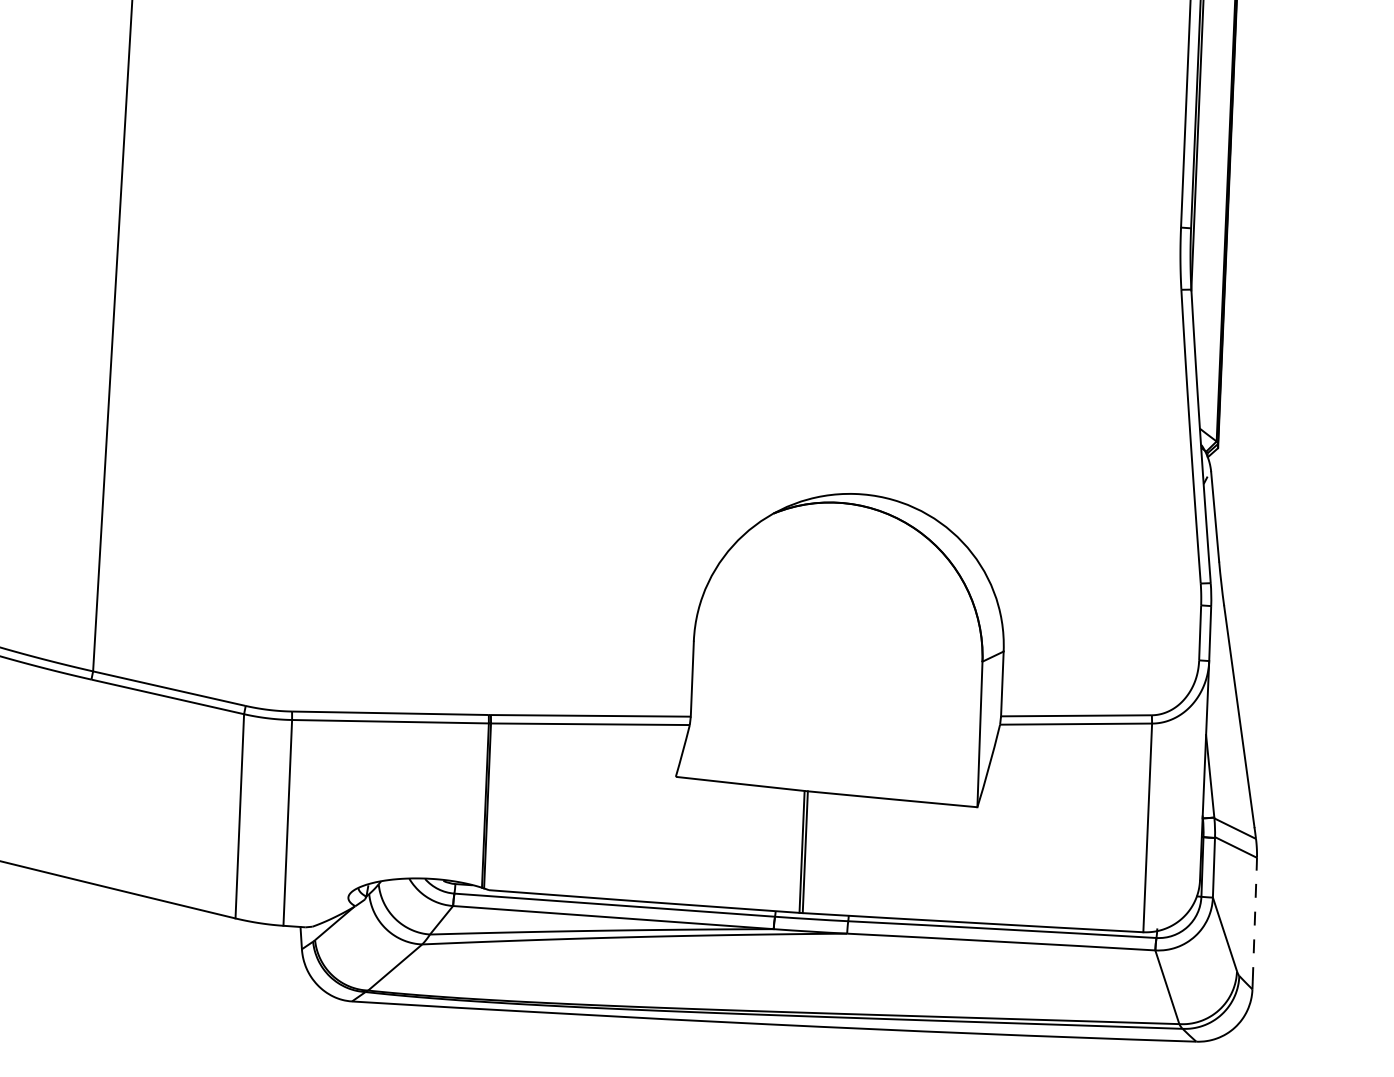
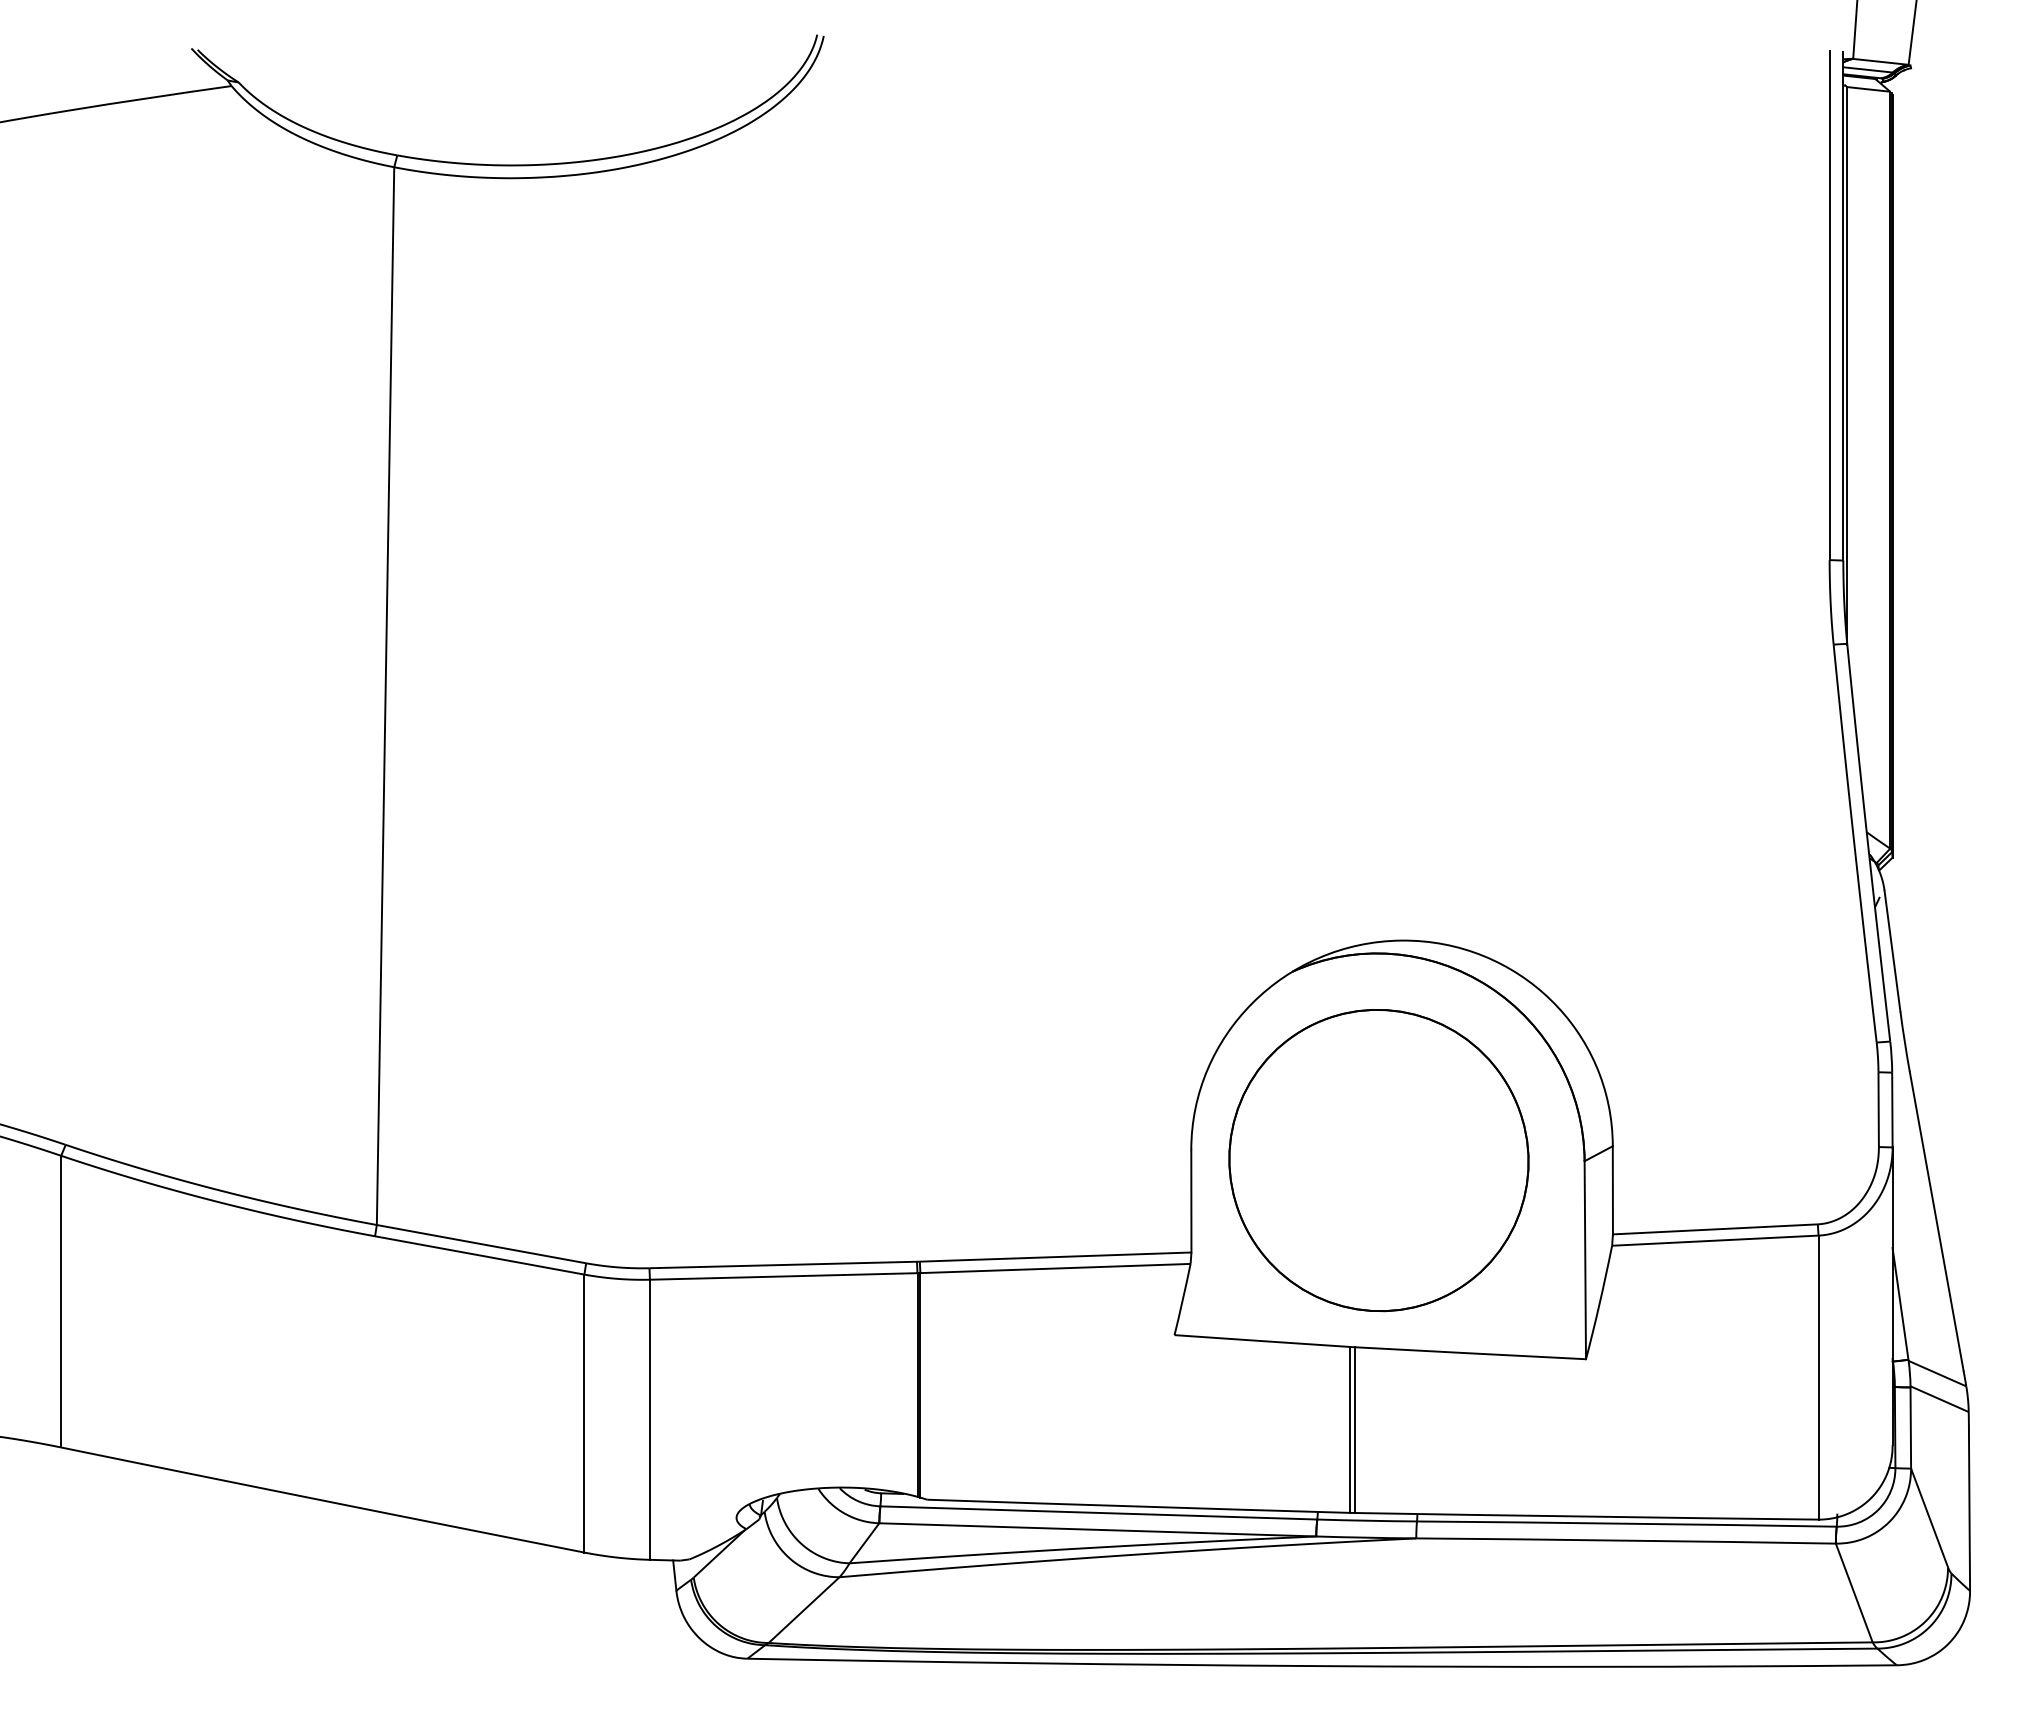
part: (831, 654) -> (1378, 1160), added
line: (1254, 925) -> (1969, 1504), dashed -> solid

